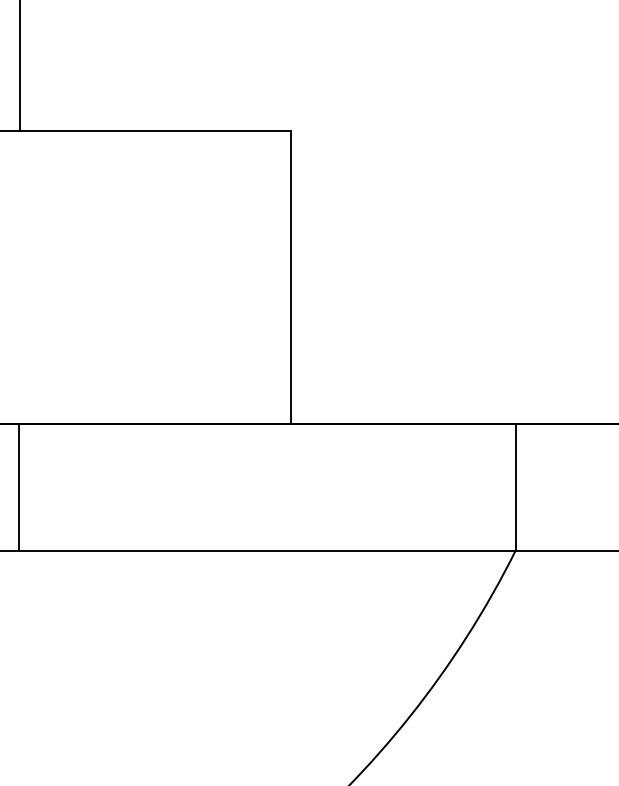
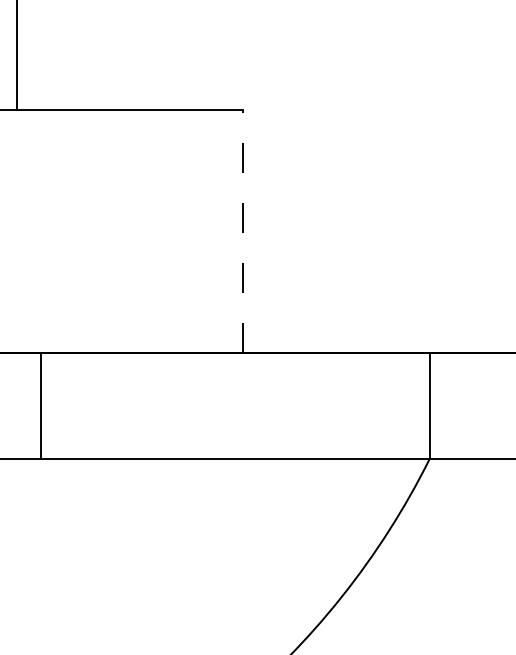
line: (291, 277) -> (243, 231), solid -> dashed
line: (19, 487) -> (41, 406), moved

